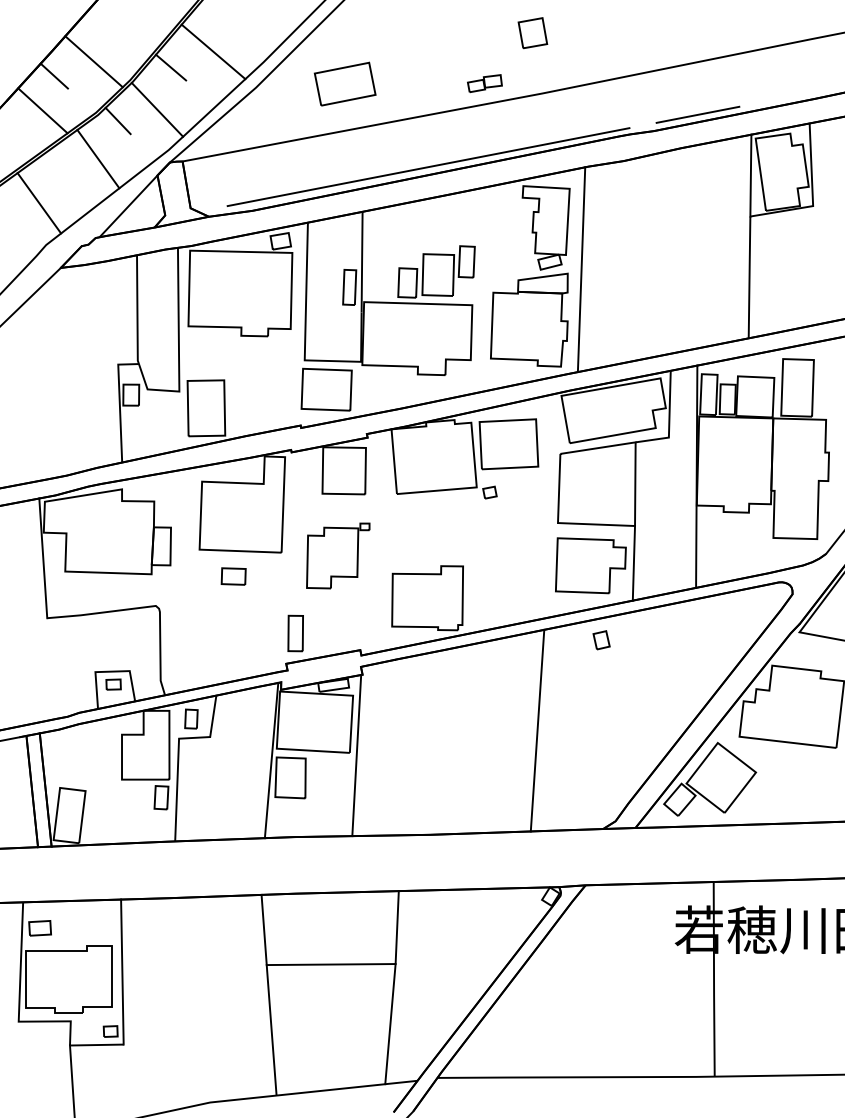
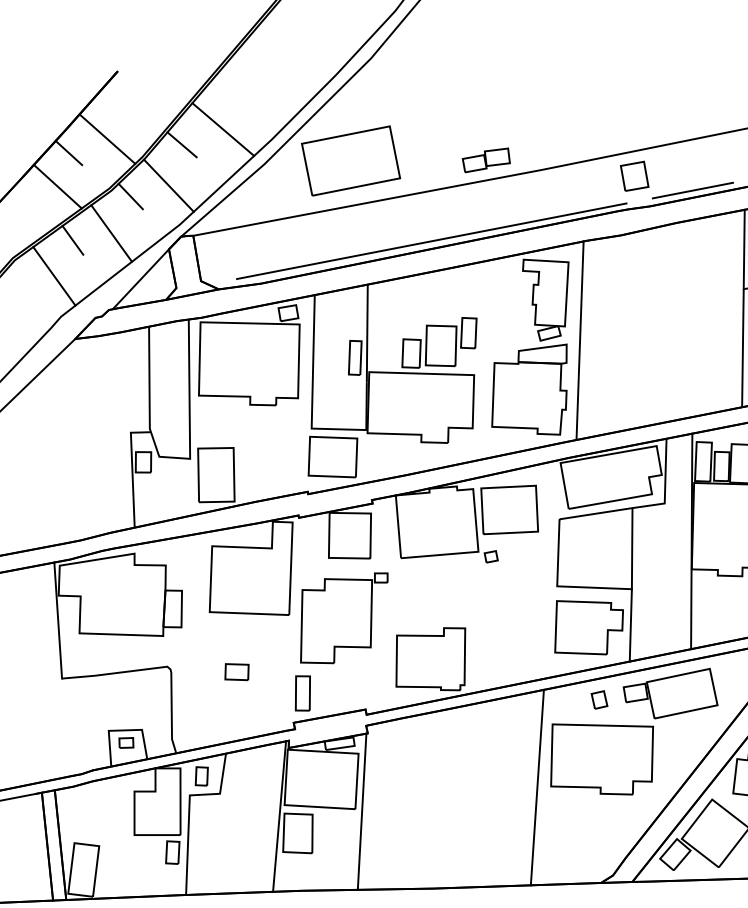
part: (532, 33) -> (634, 176), moved
part: (344, 83) -> (350, 160), size x1.67
part: (484, 83) -> (485, 160), size x1.43
line: (58, 166) -> (72, 240), added
part: (337, 555) -> (343, 617), size x1.43
part: (233, 576) -> (236, 672), moved
part: (637, 672) -> (634, 731), added

